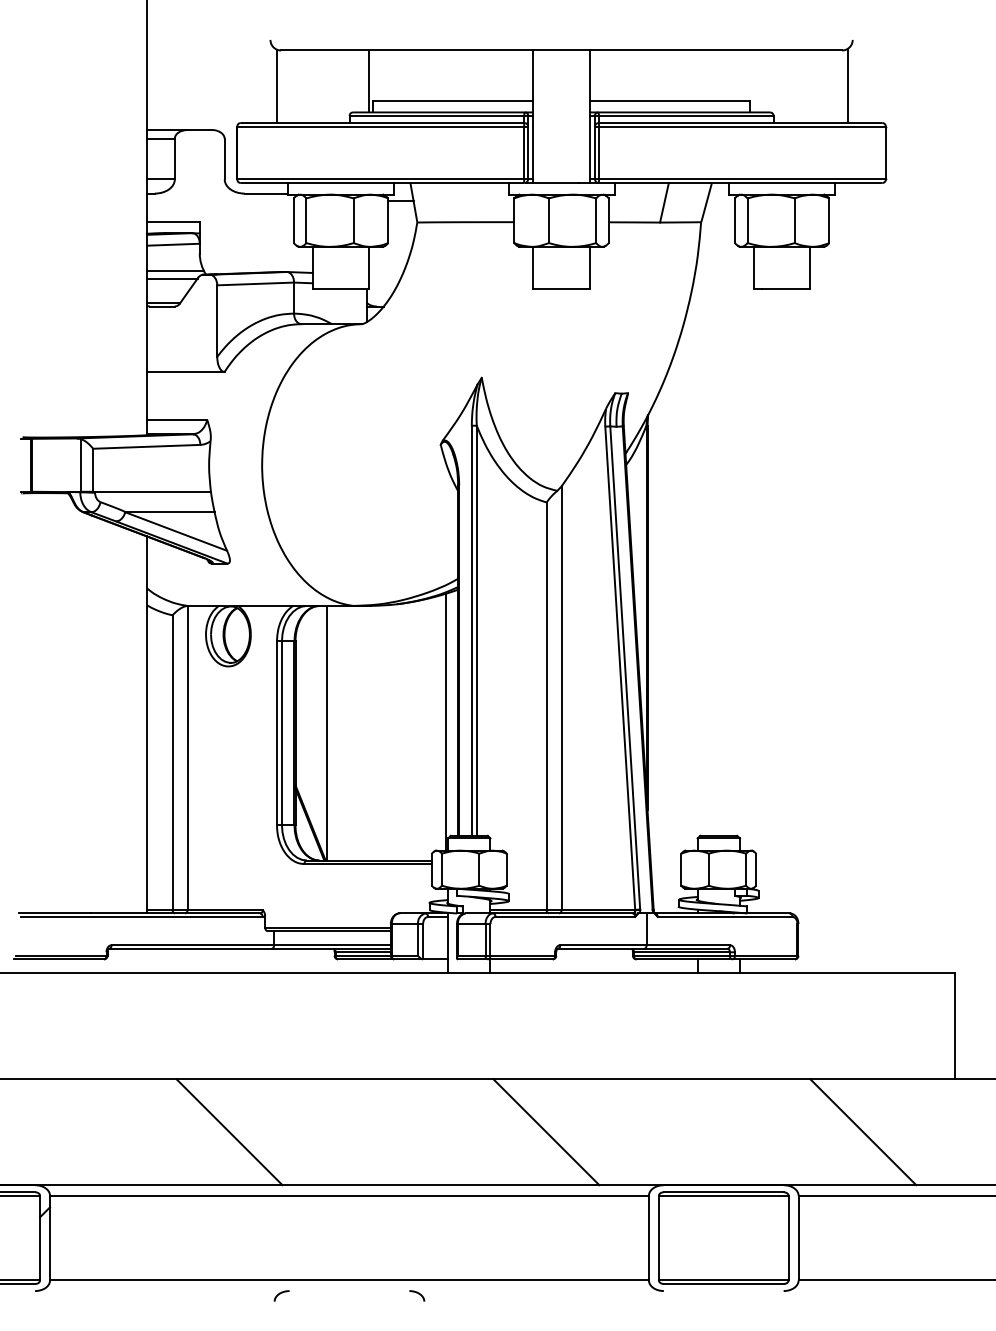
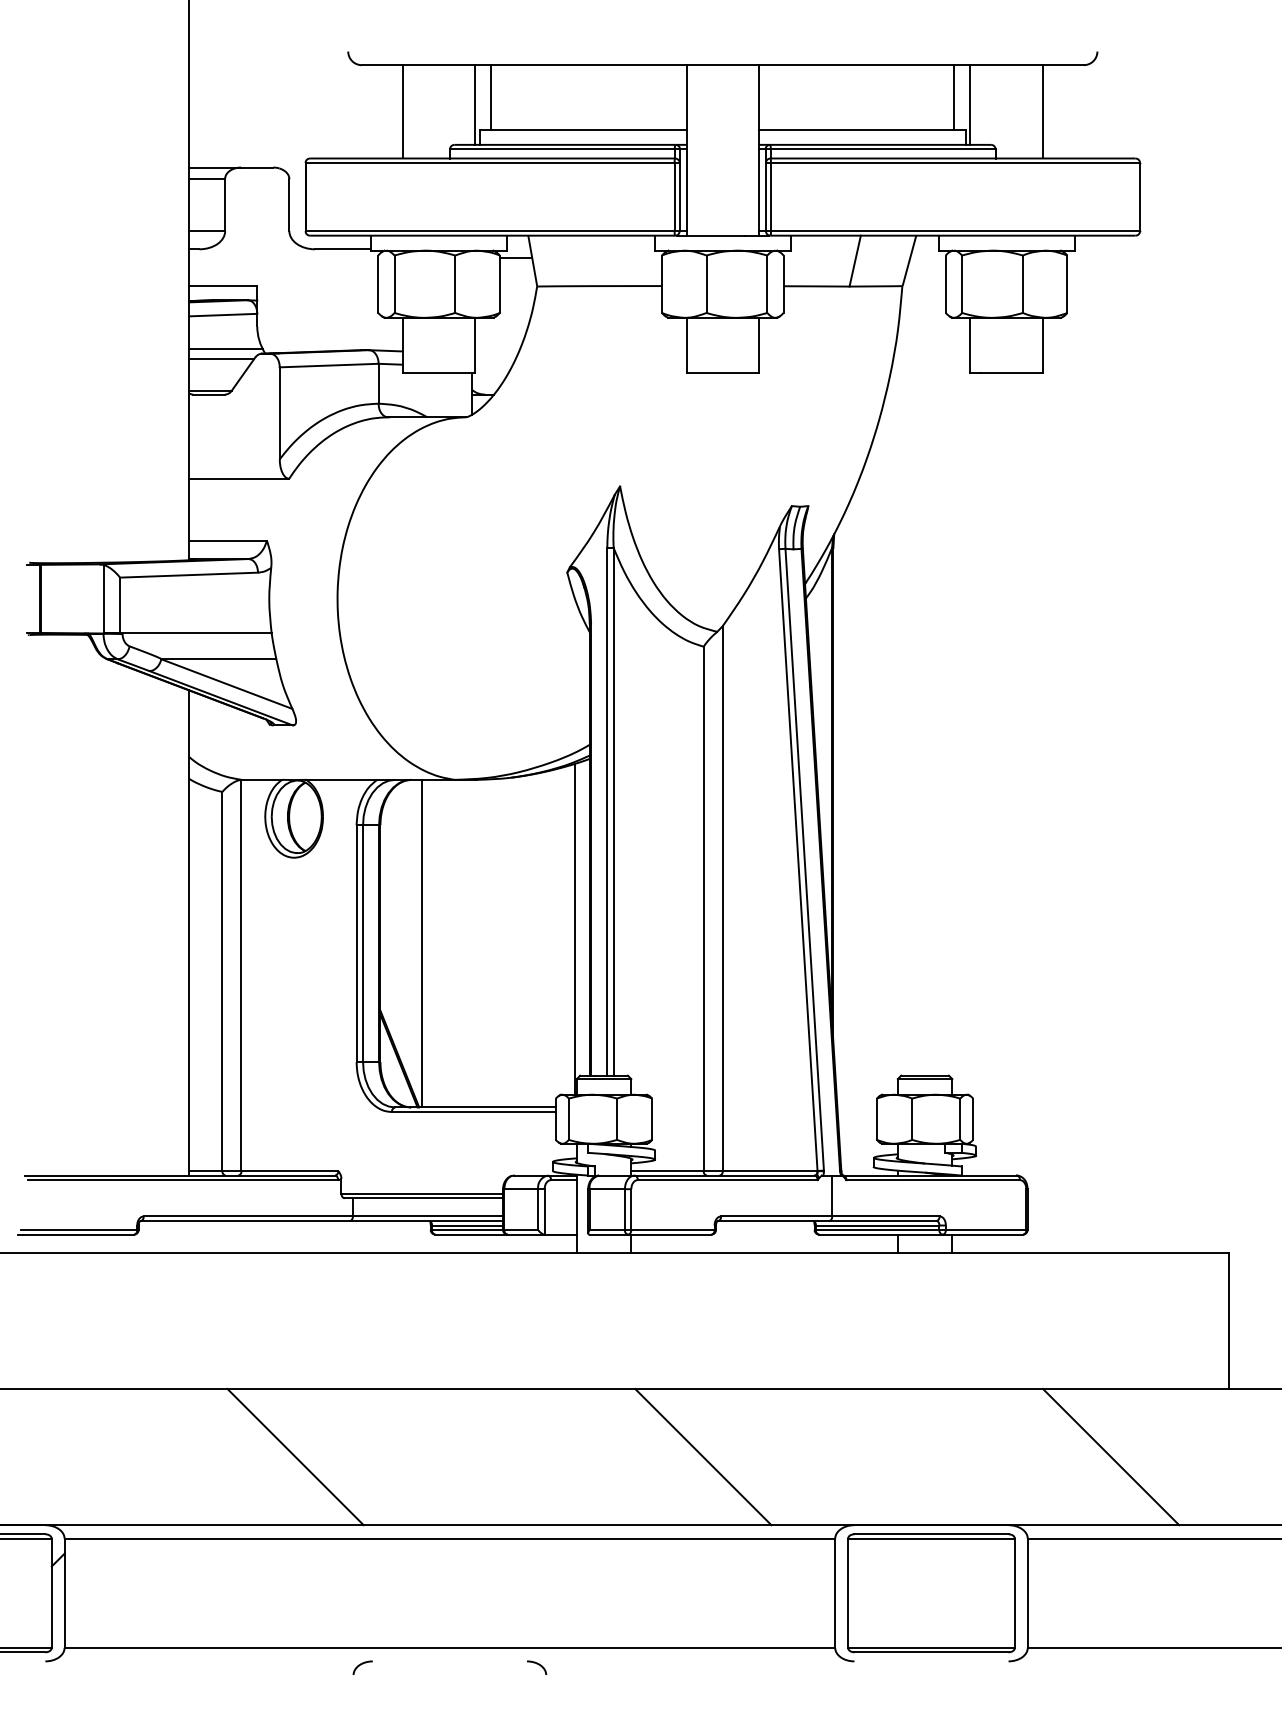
line: (381, 75) -> (491, 97), added
line: (741, 75) -> (954, 97), added
line: (753, 81) -> (969, 105), added
line: (276, 86) -> (402, 111), moved
line: (848, 86) -> (1043, 111), moved

